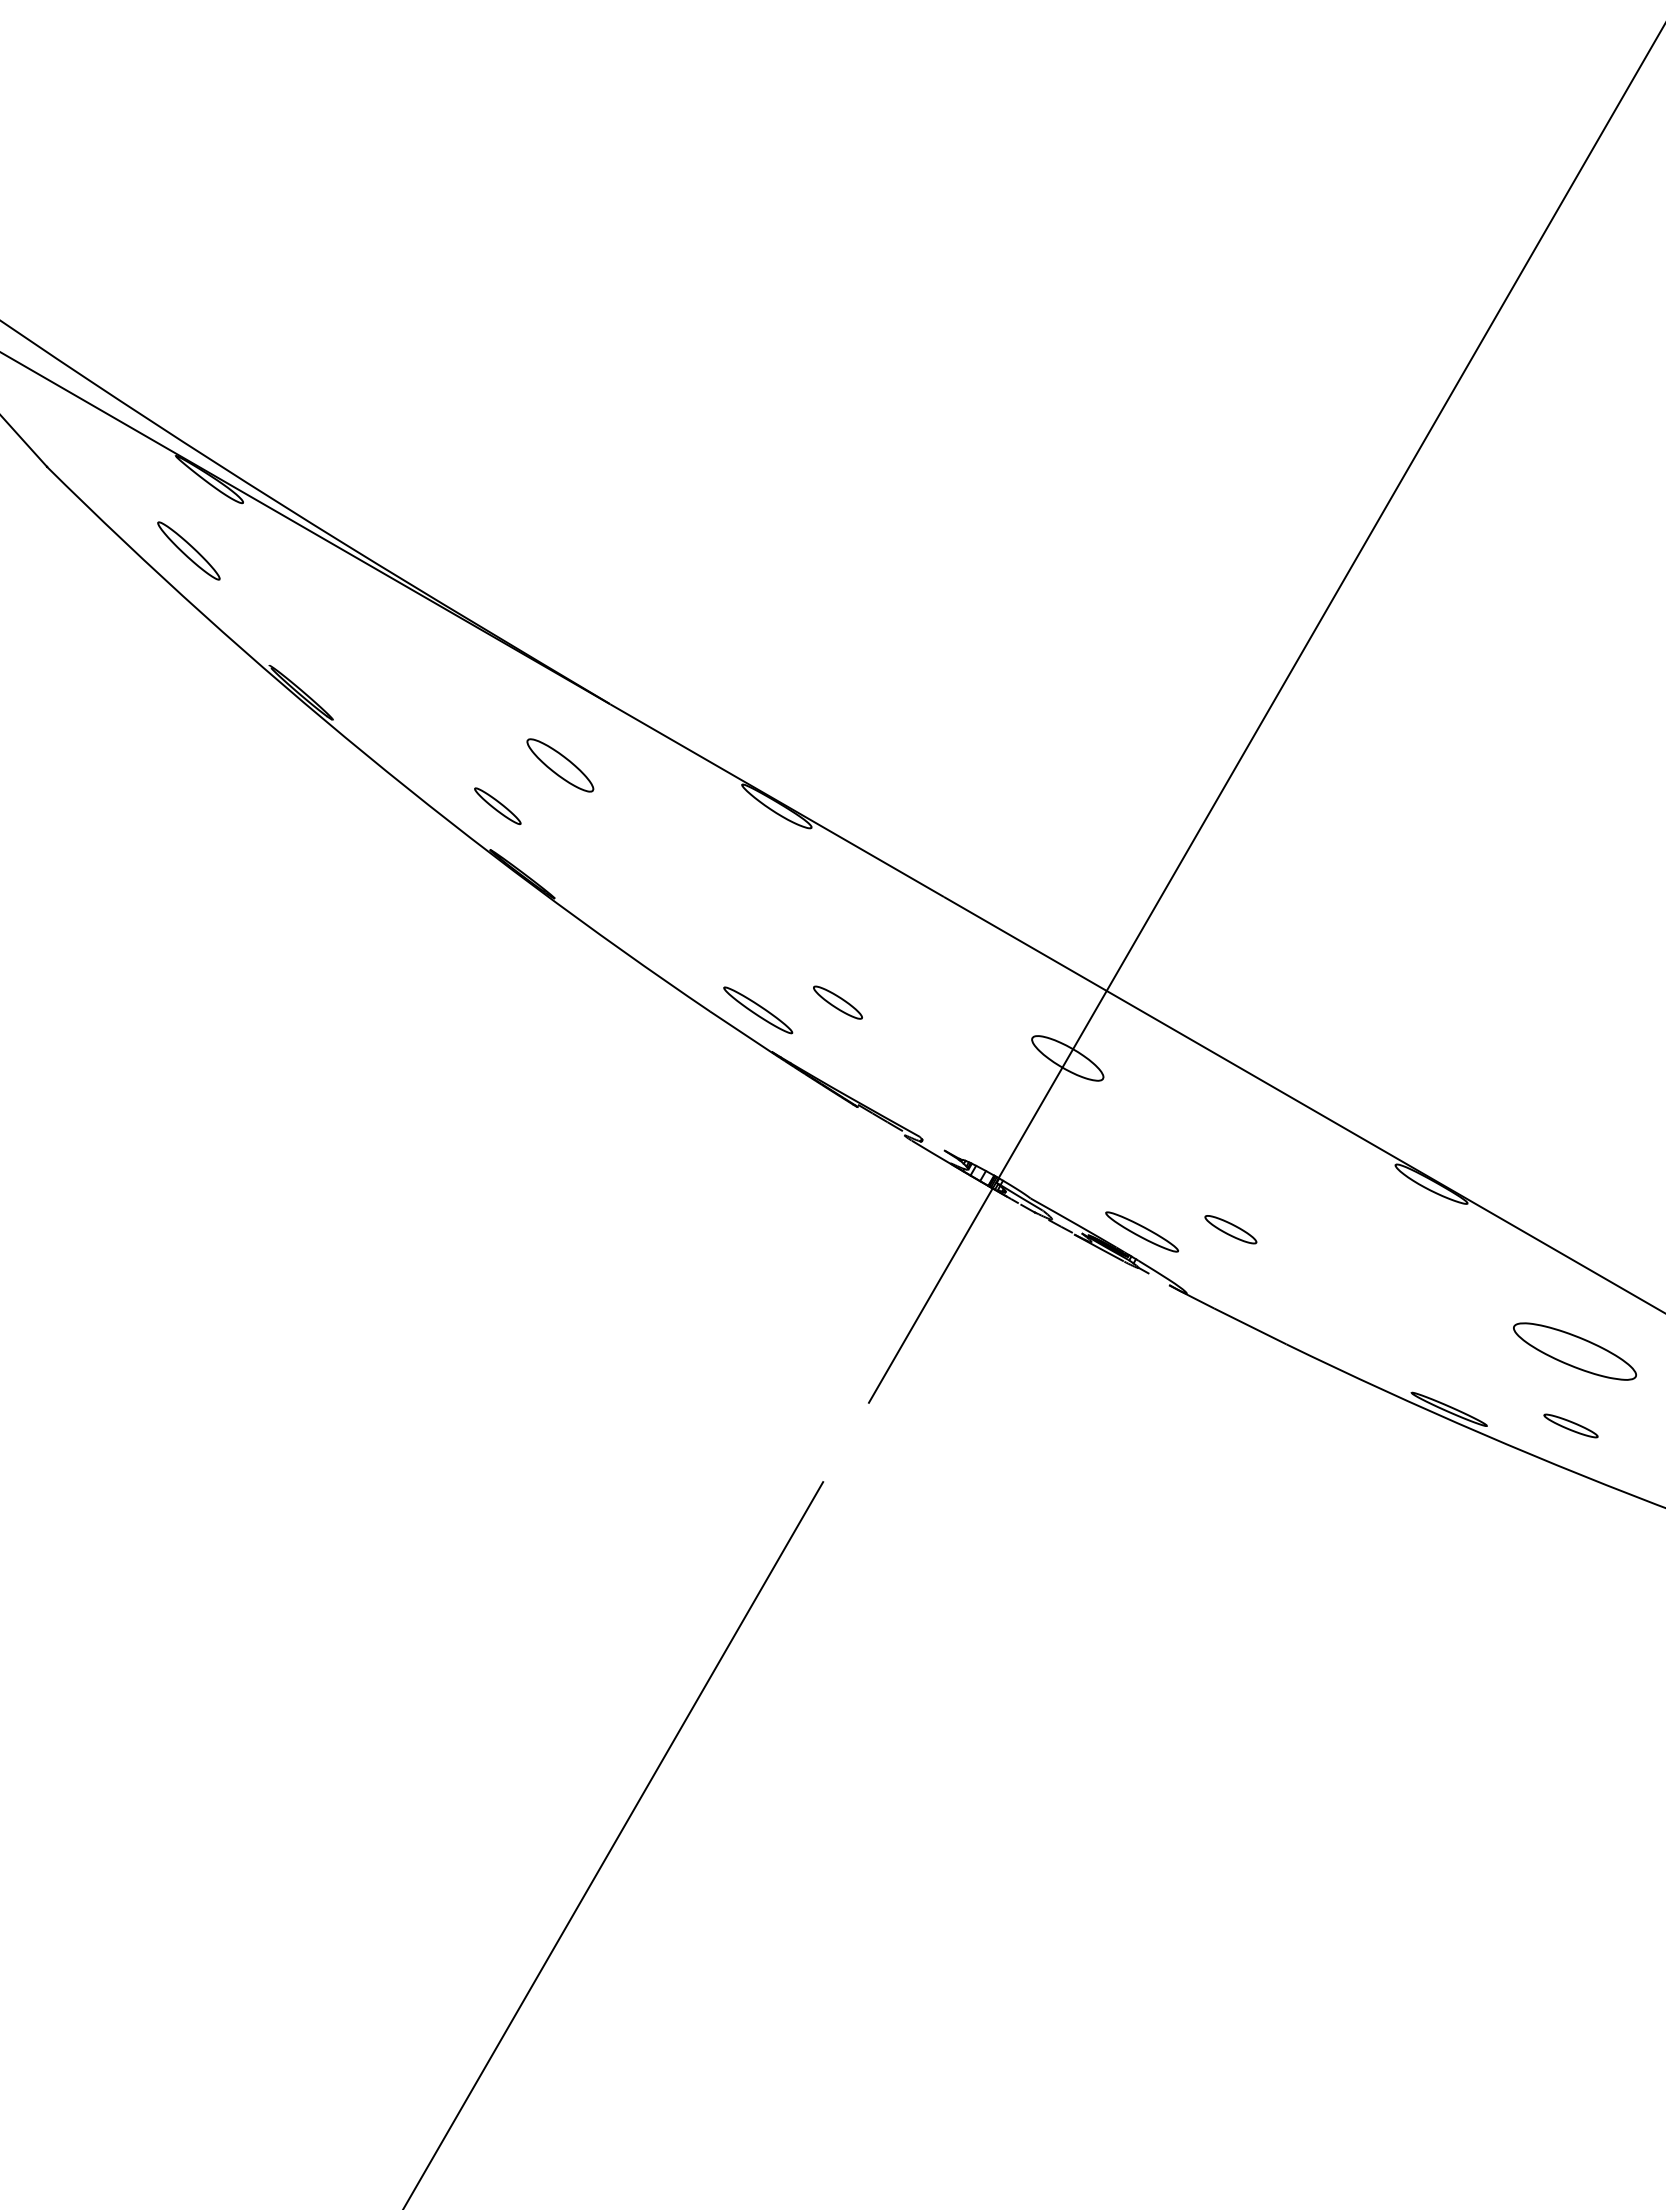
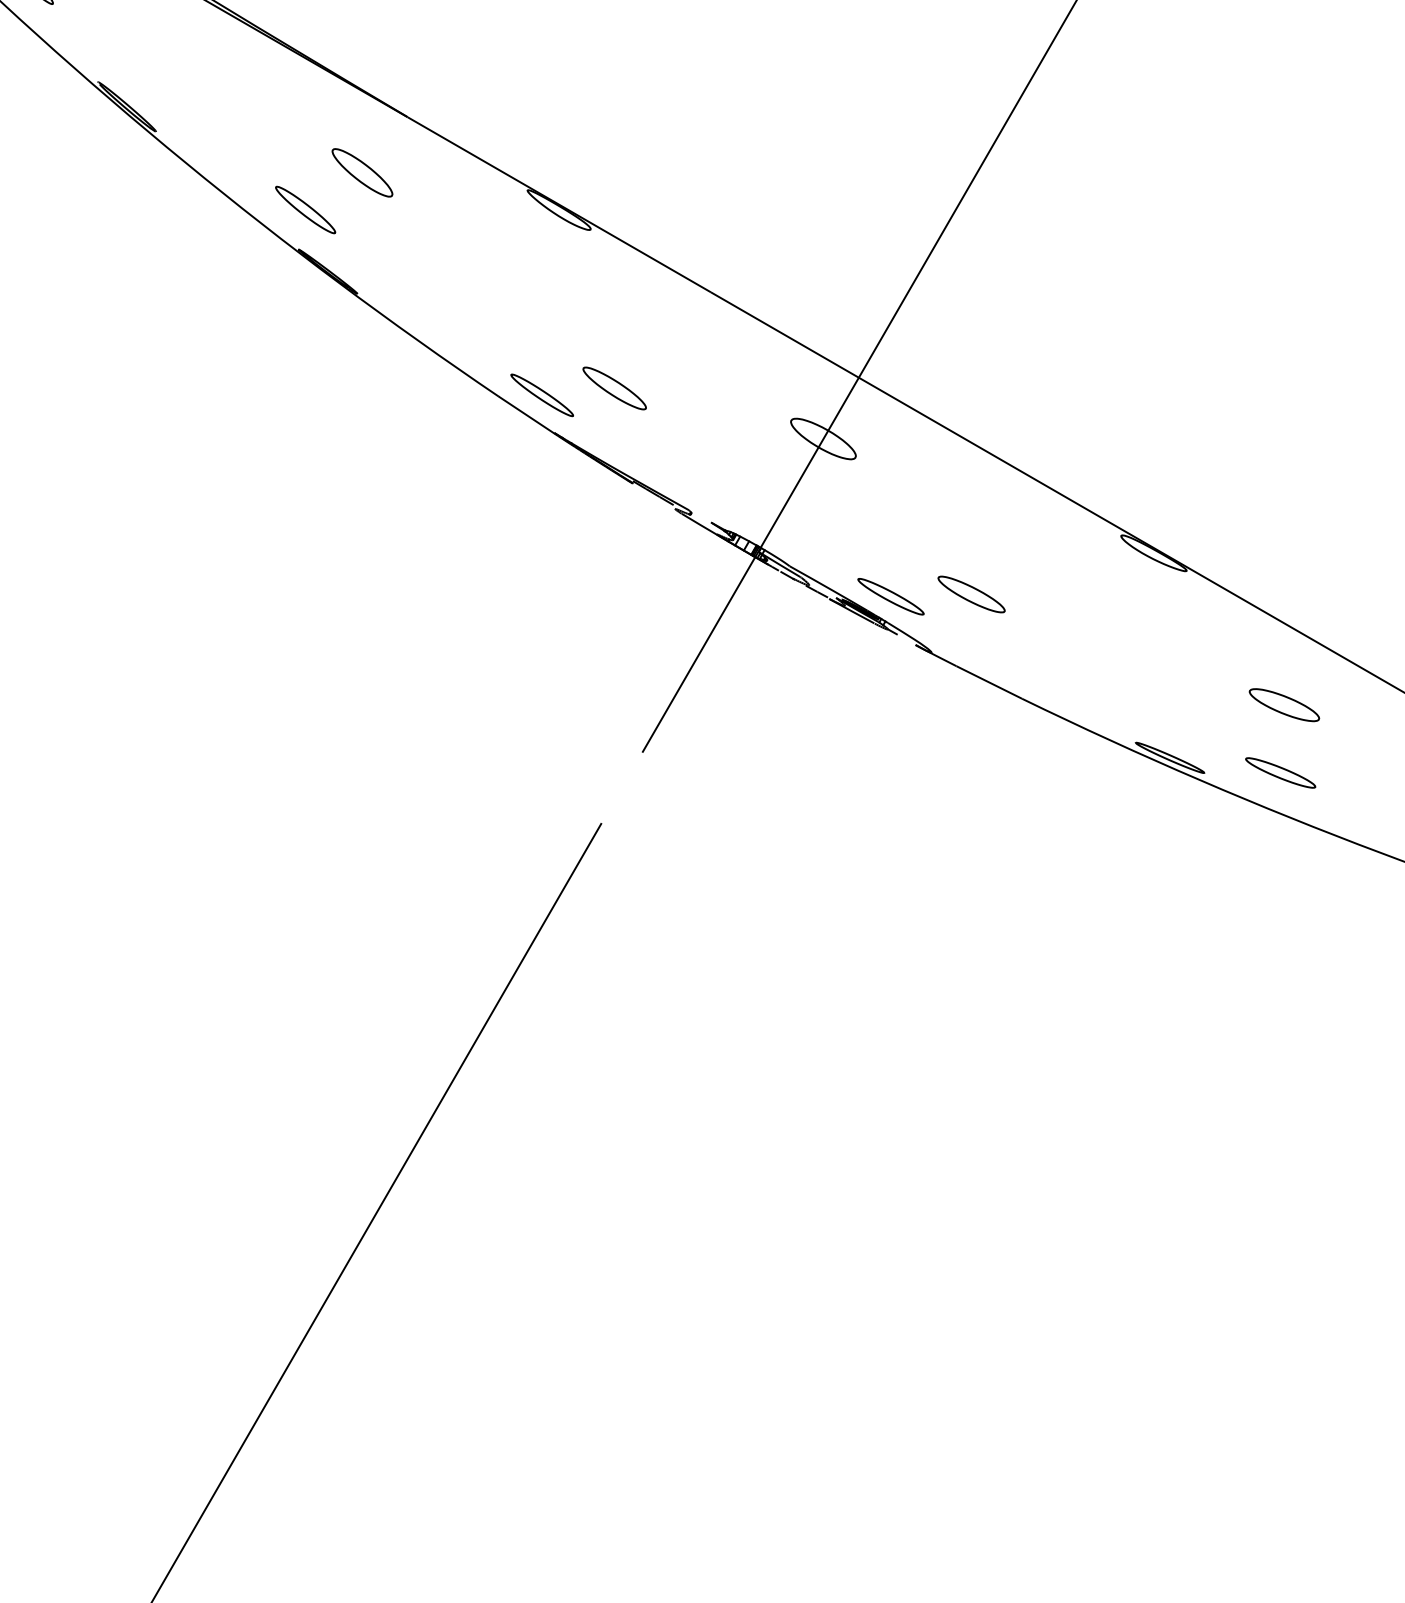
part: (497, 805) -> (305, 209), size x1.43
part: (837, 1002) -> (614, 388), size x1.43
part: (1230, 1229) -> (971, 594), size x1.43
part: (1575, 1350) -> (1284, 704), size x0.62
part: (1570, 1425) -> (1280, 772), size x1.43

